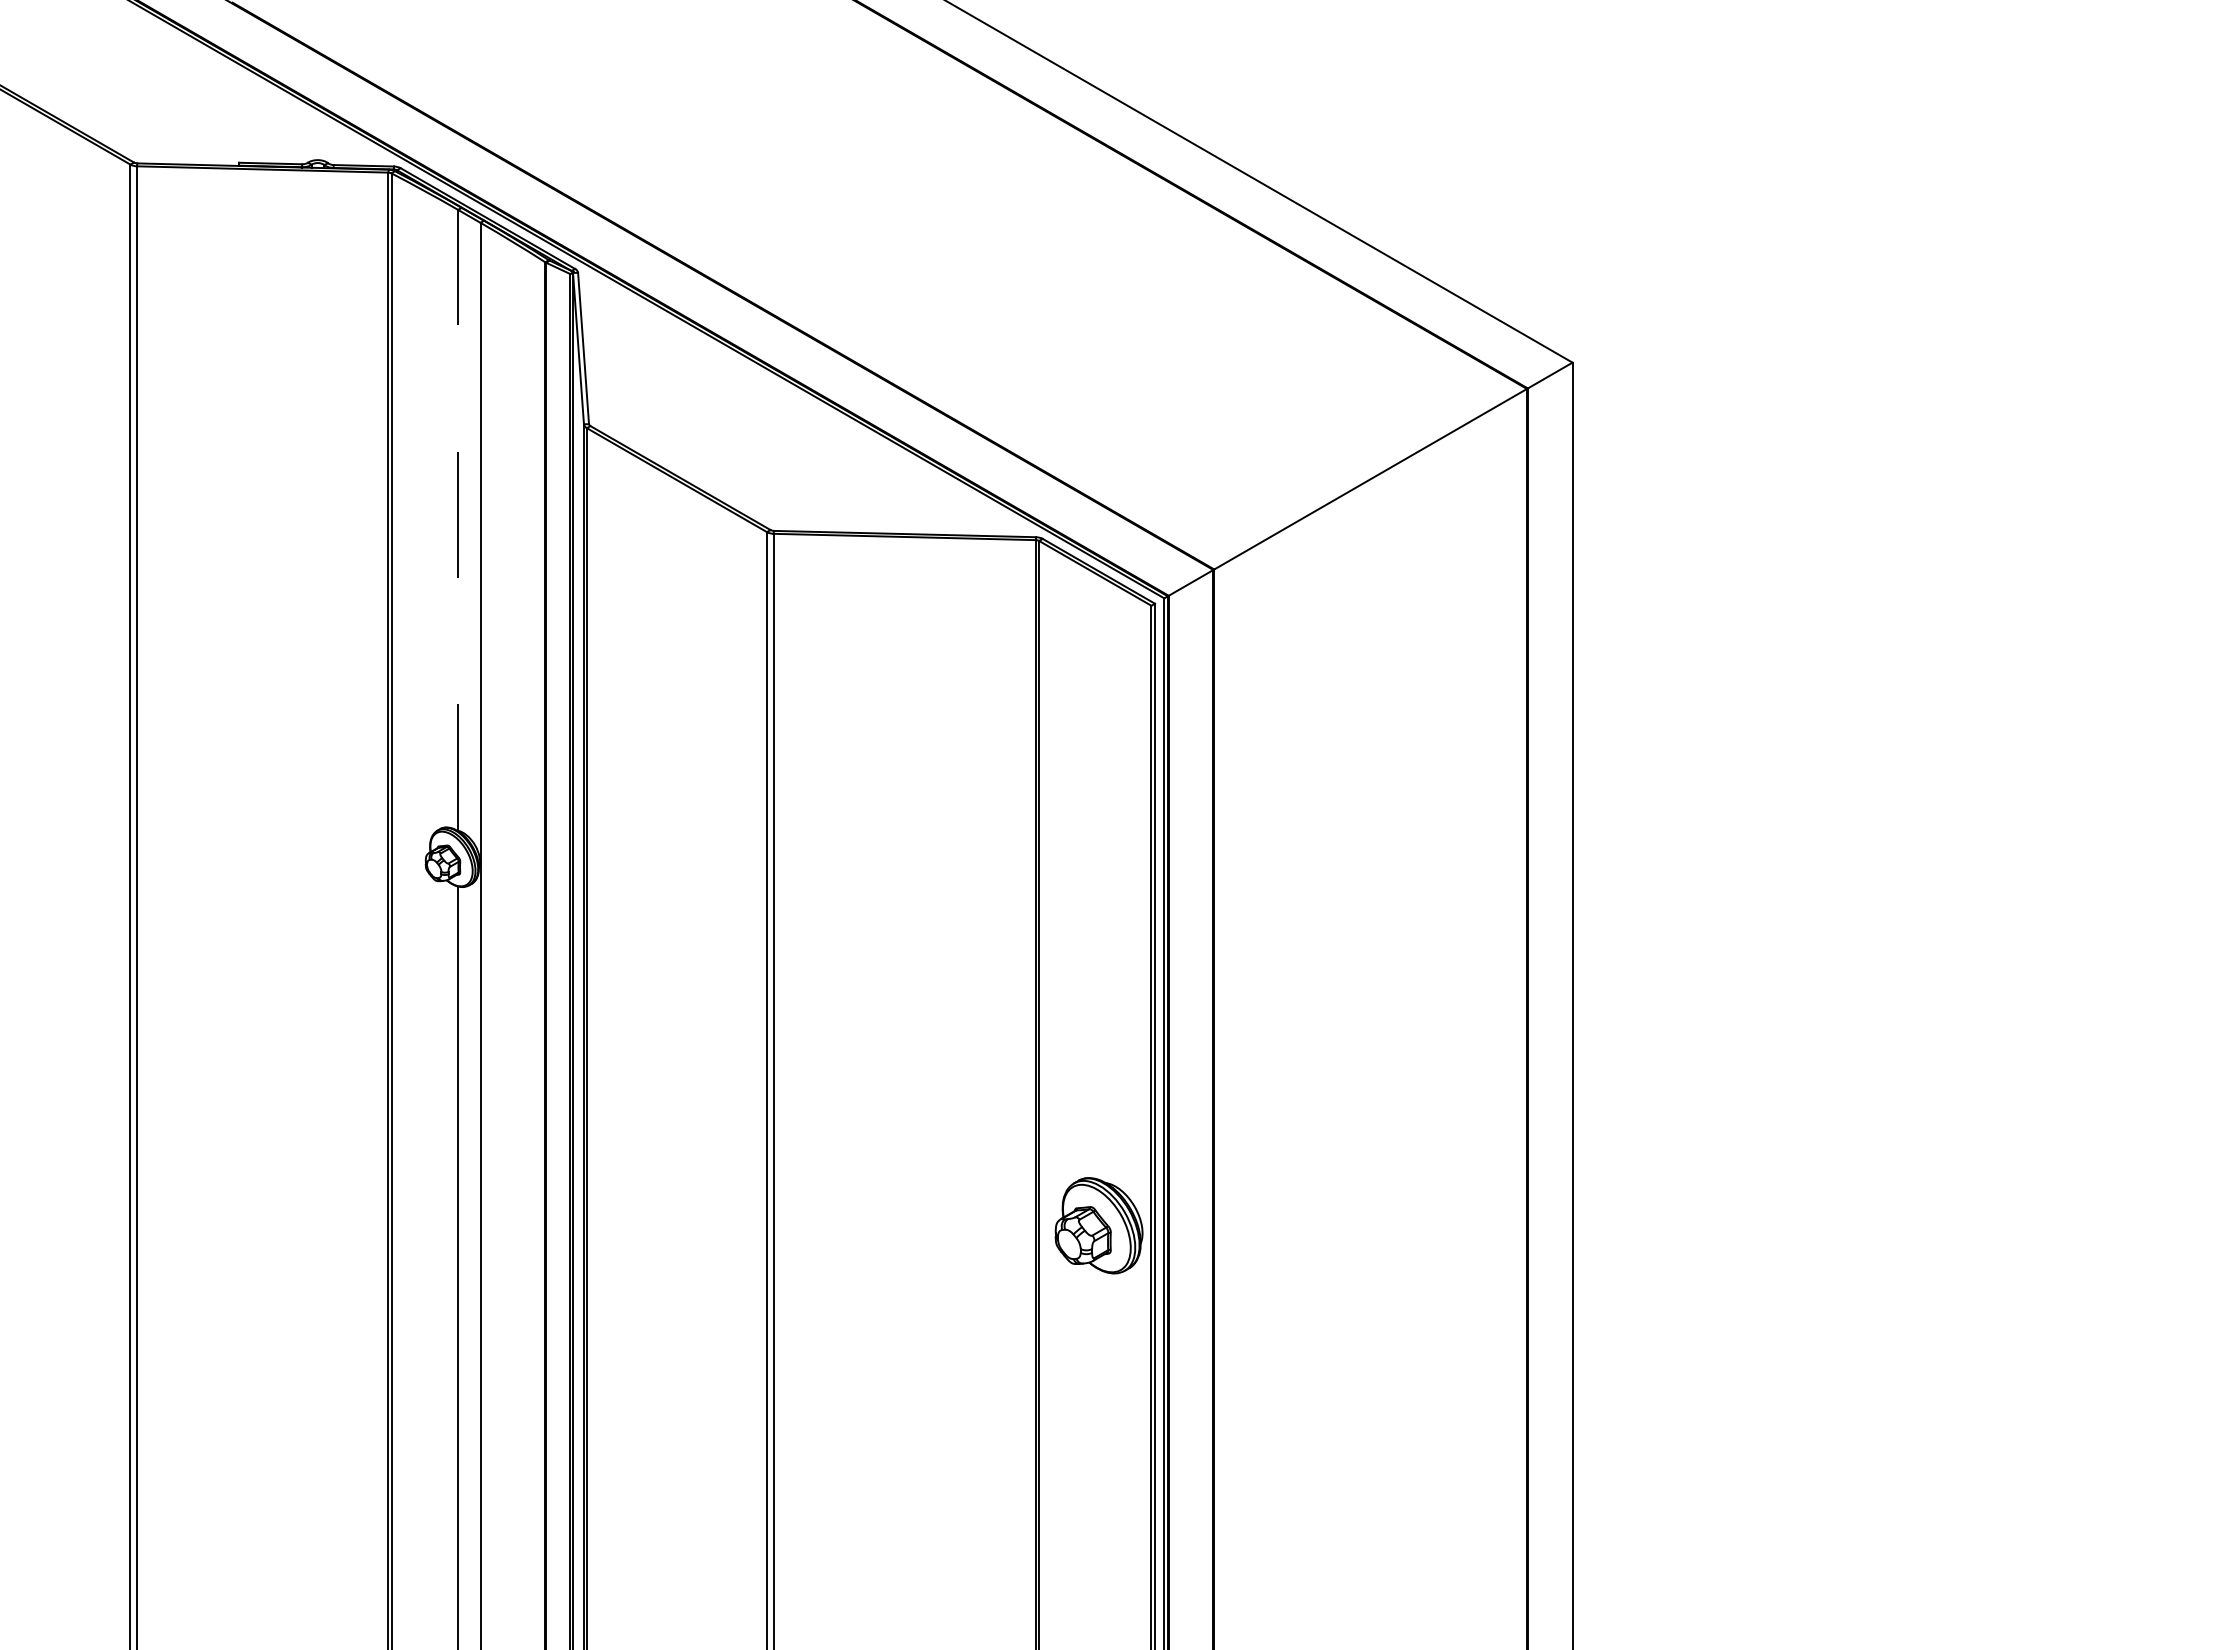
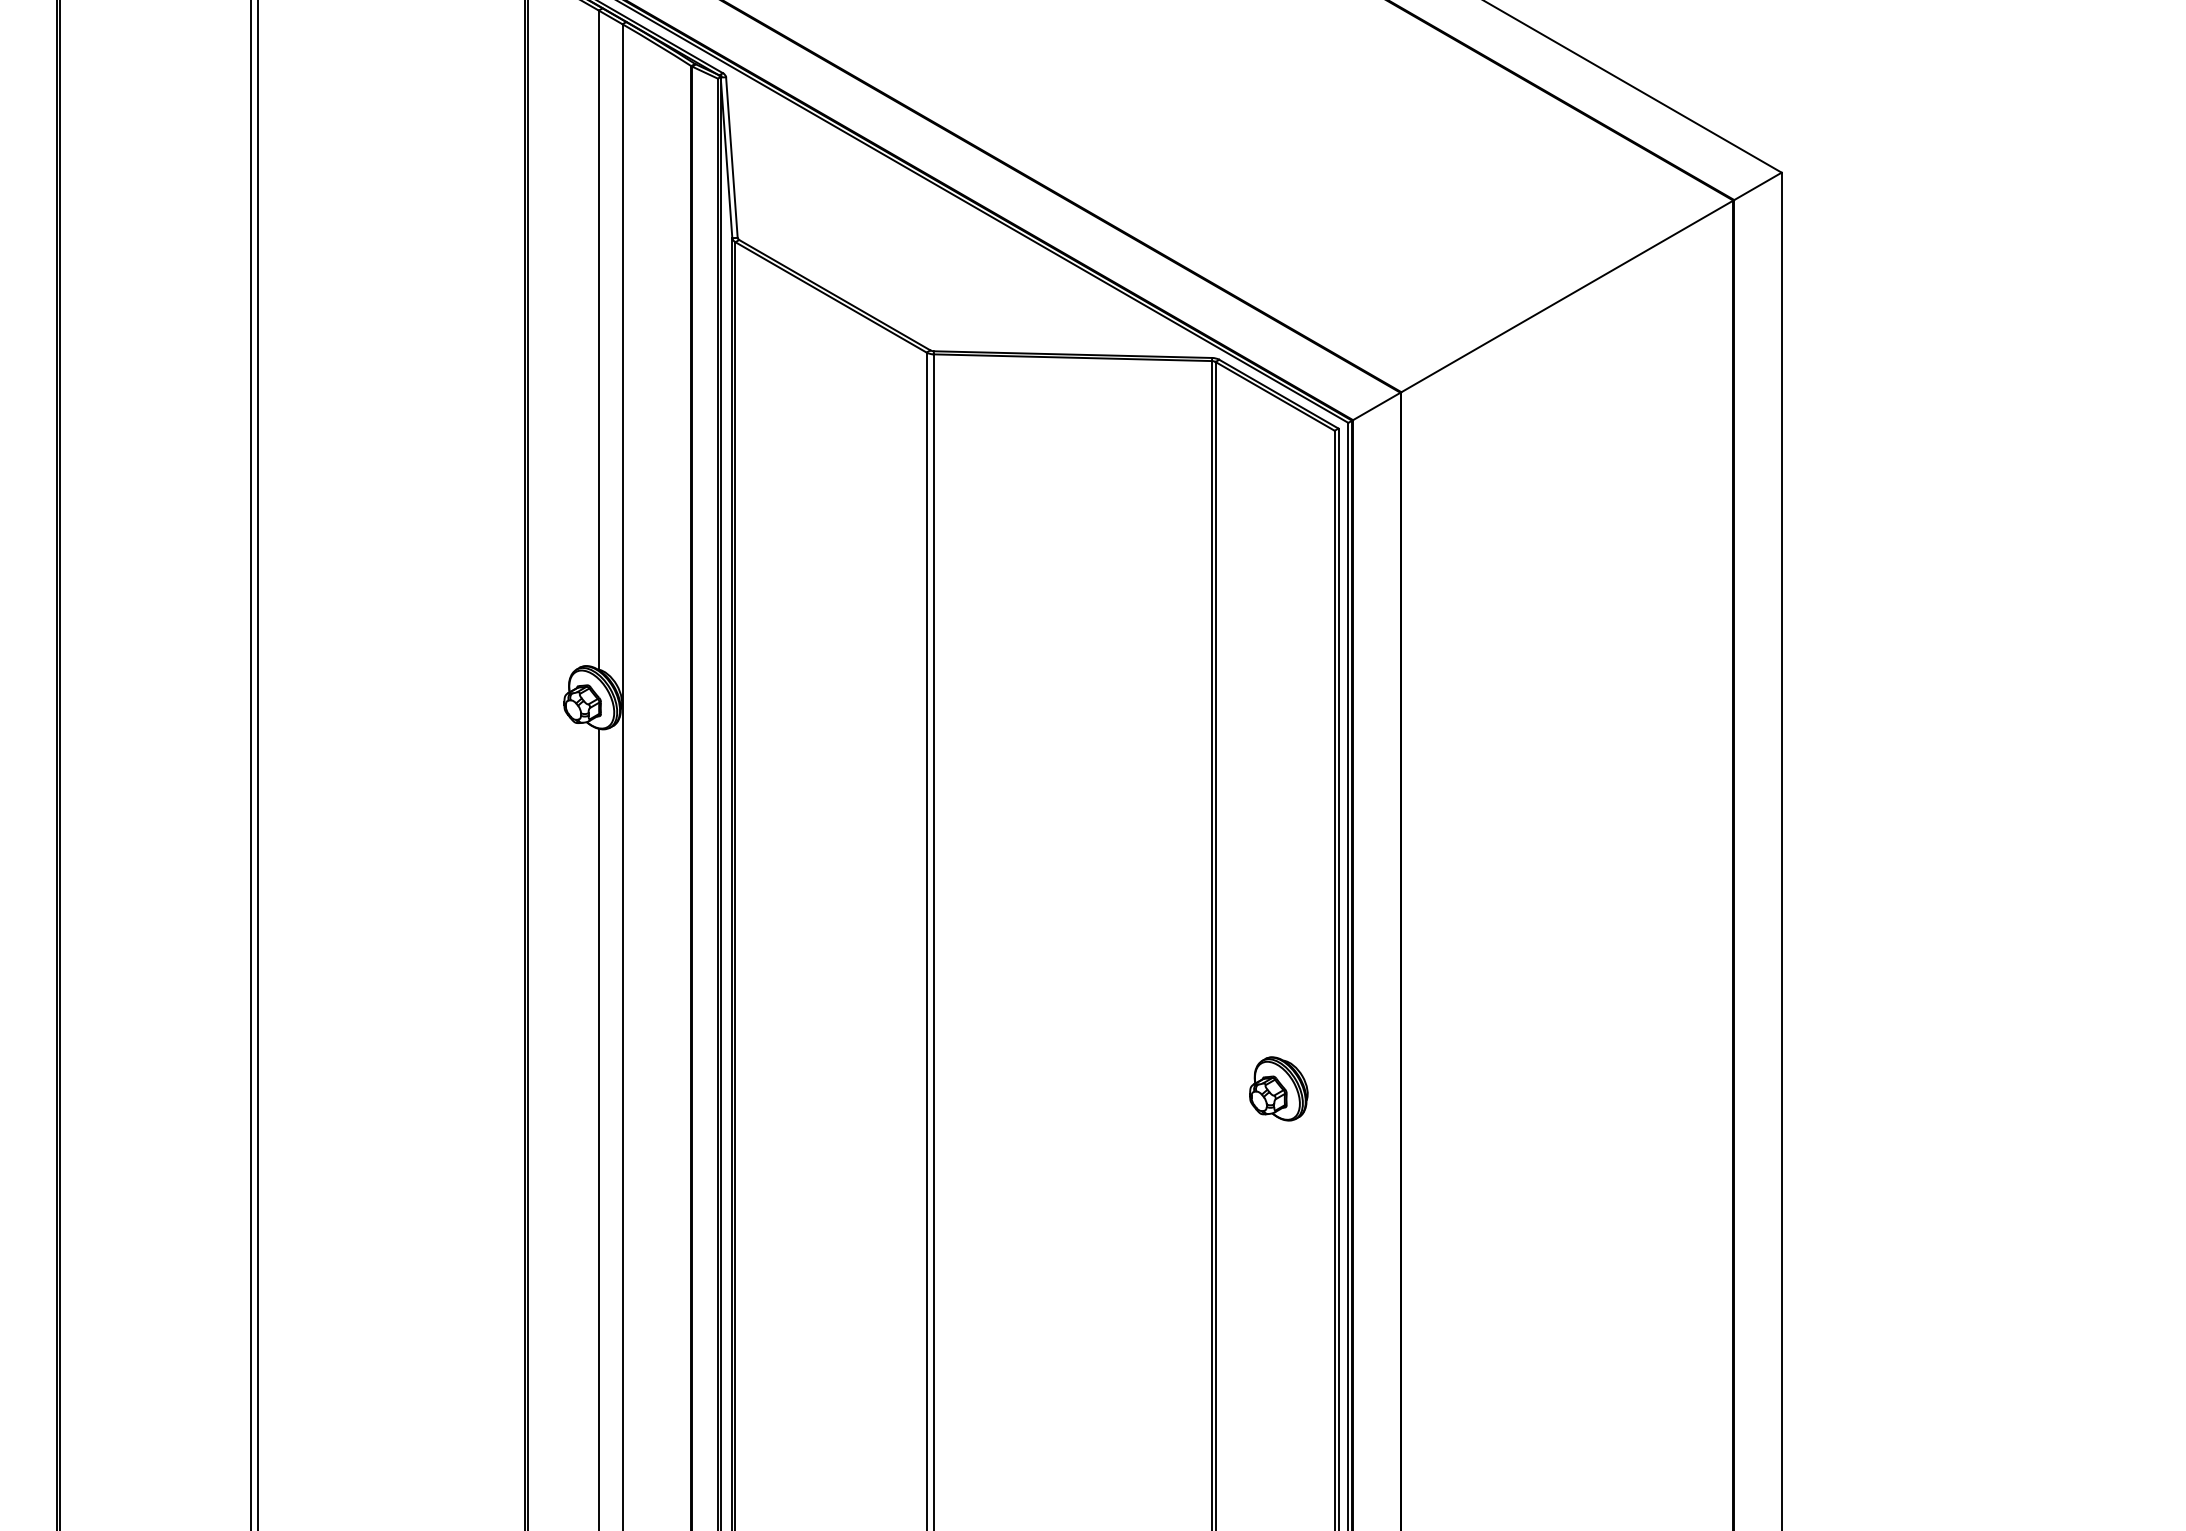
line: (458, 519) -> (599, 339), dashed -> solid
part: (1098, 1225) -> (1278, 1088), size x0.62

